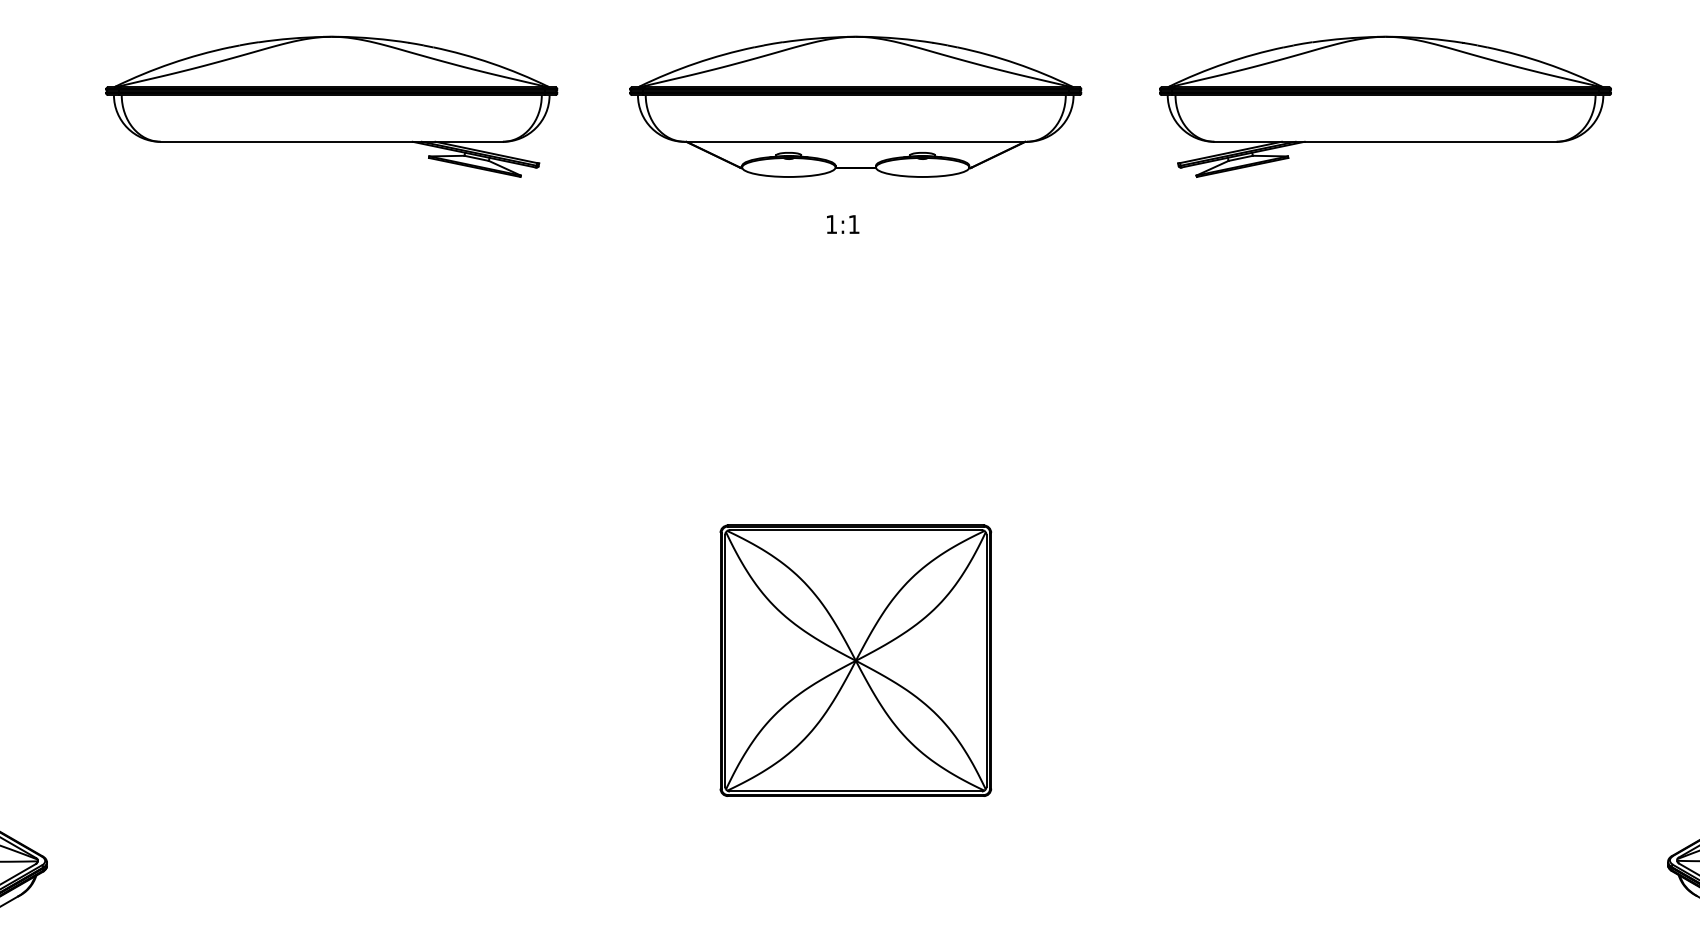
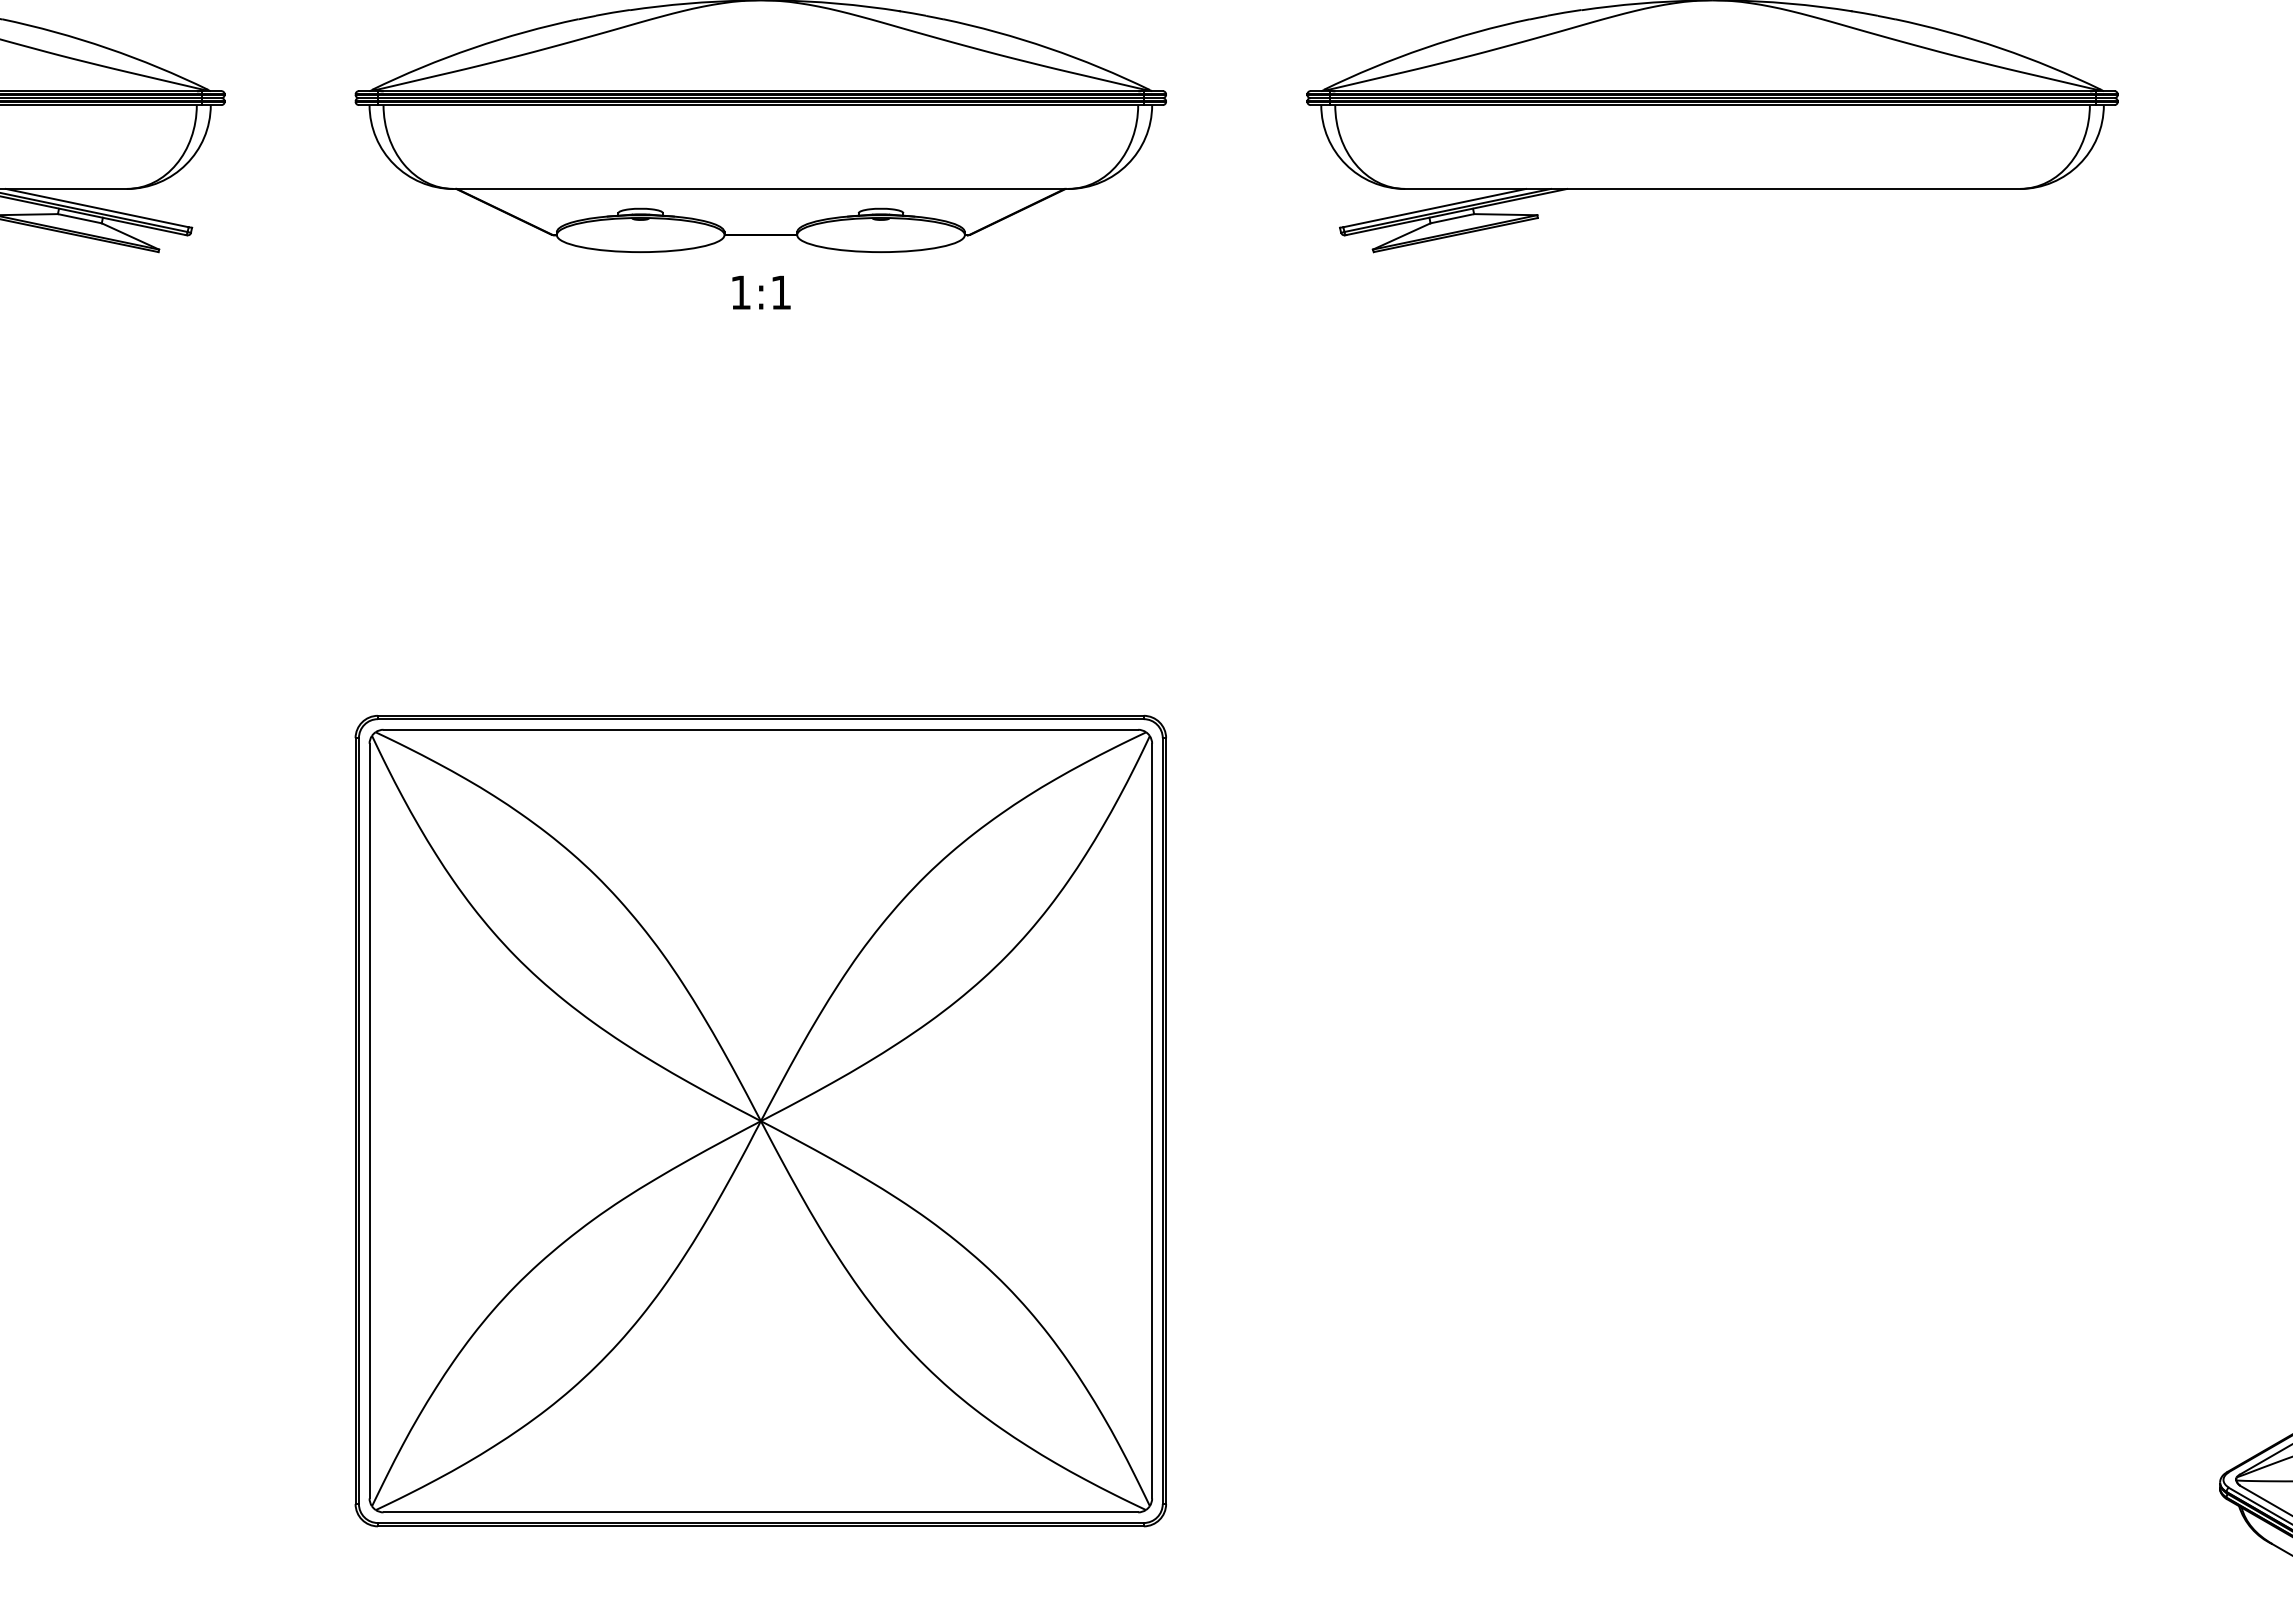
text: (843, 224) -> (762, 292), moved
part: (855, 660) -> (760, 1120), size x1.67

